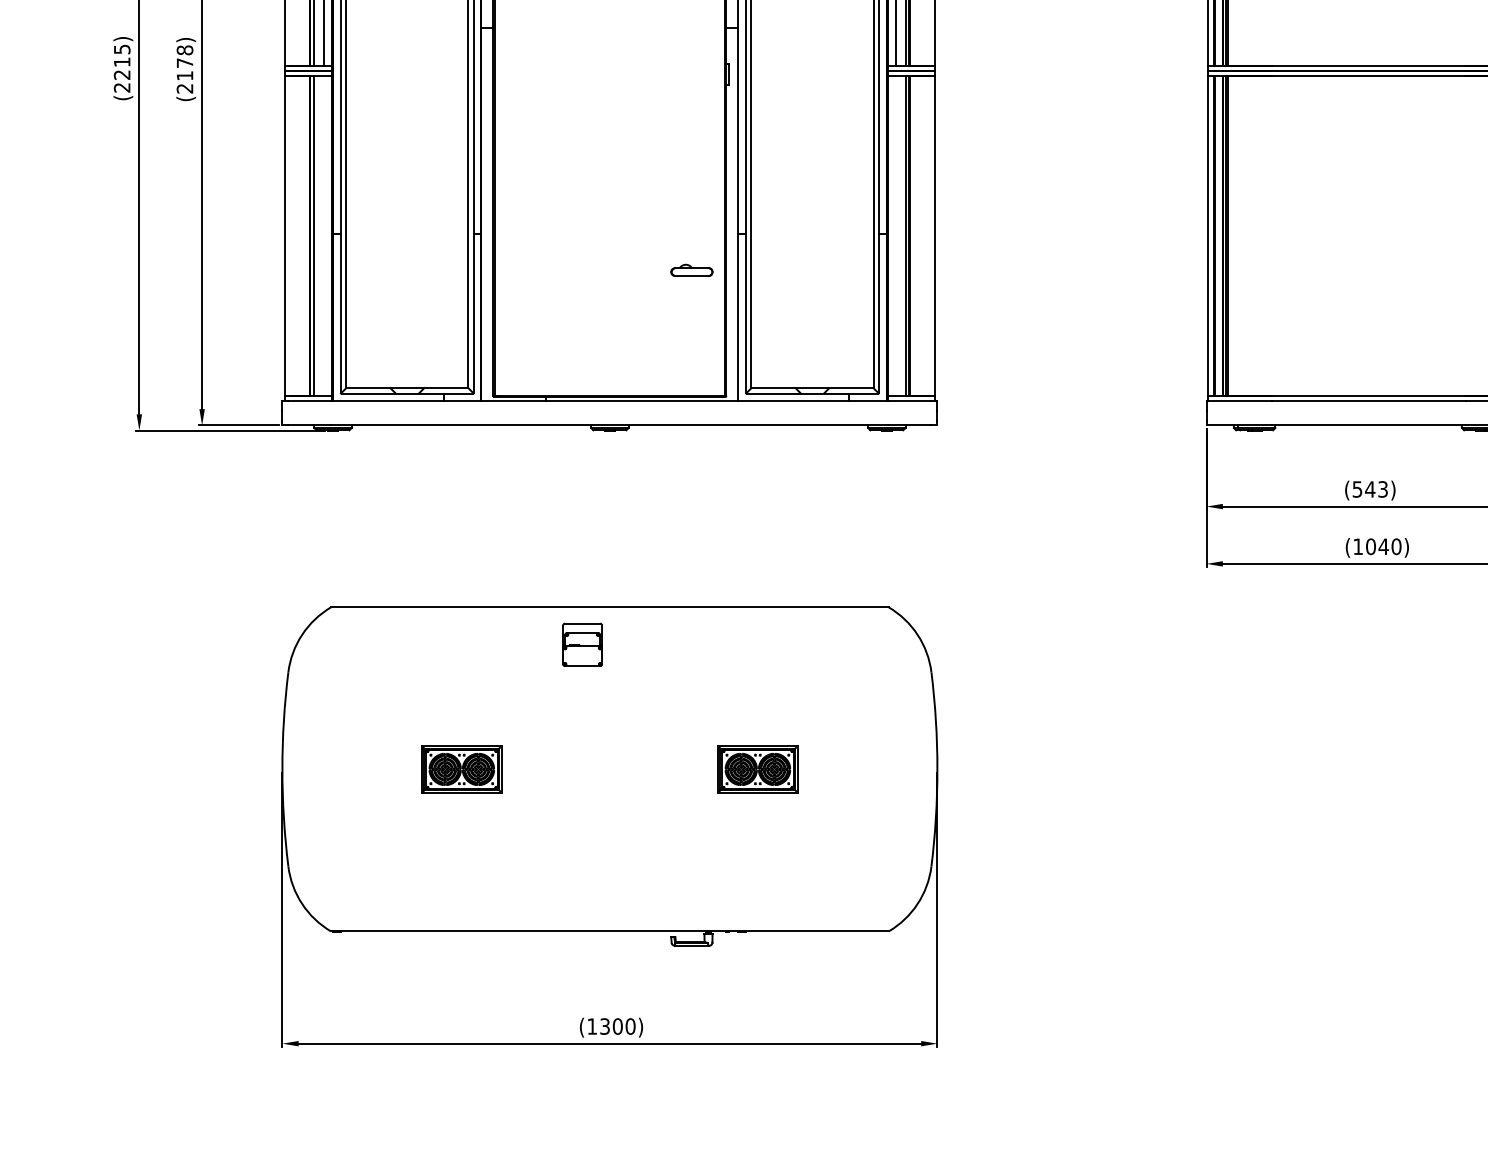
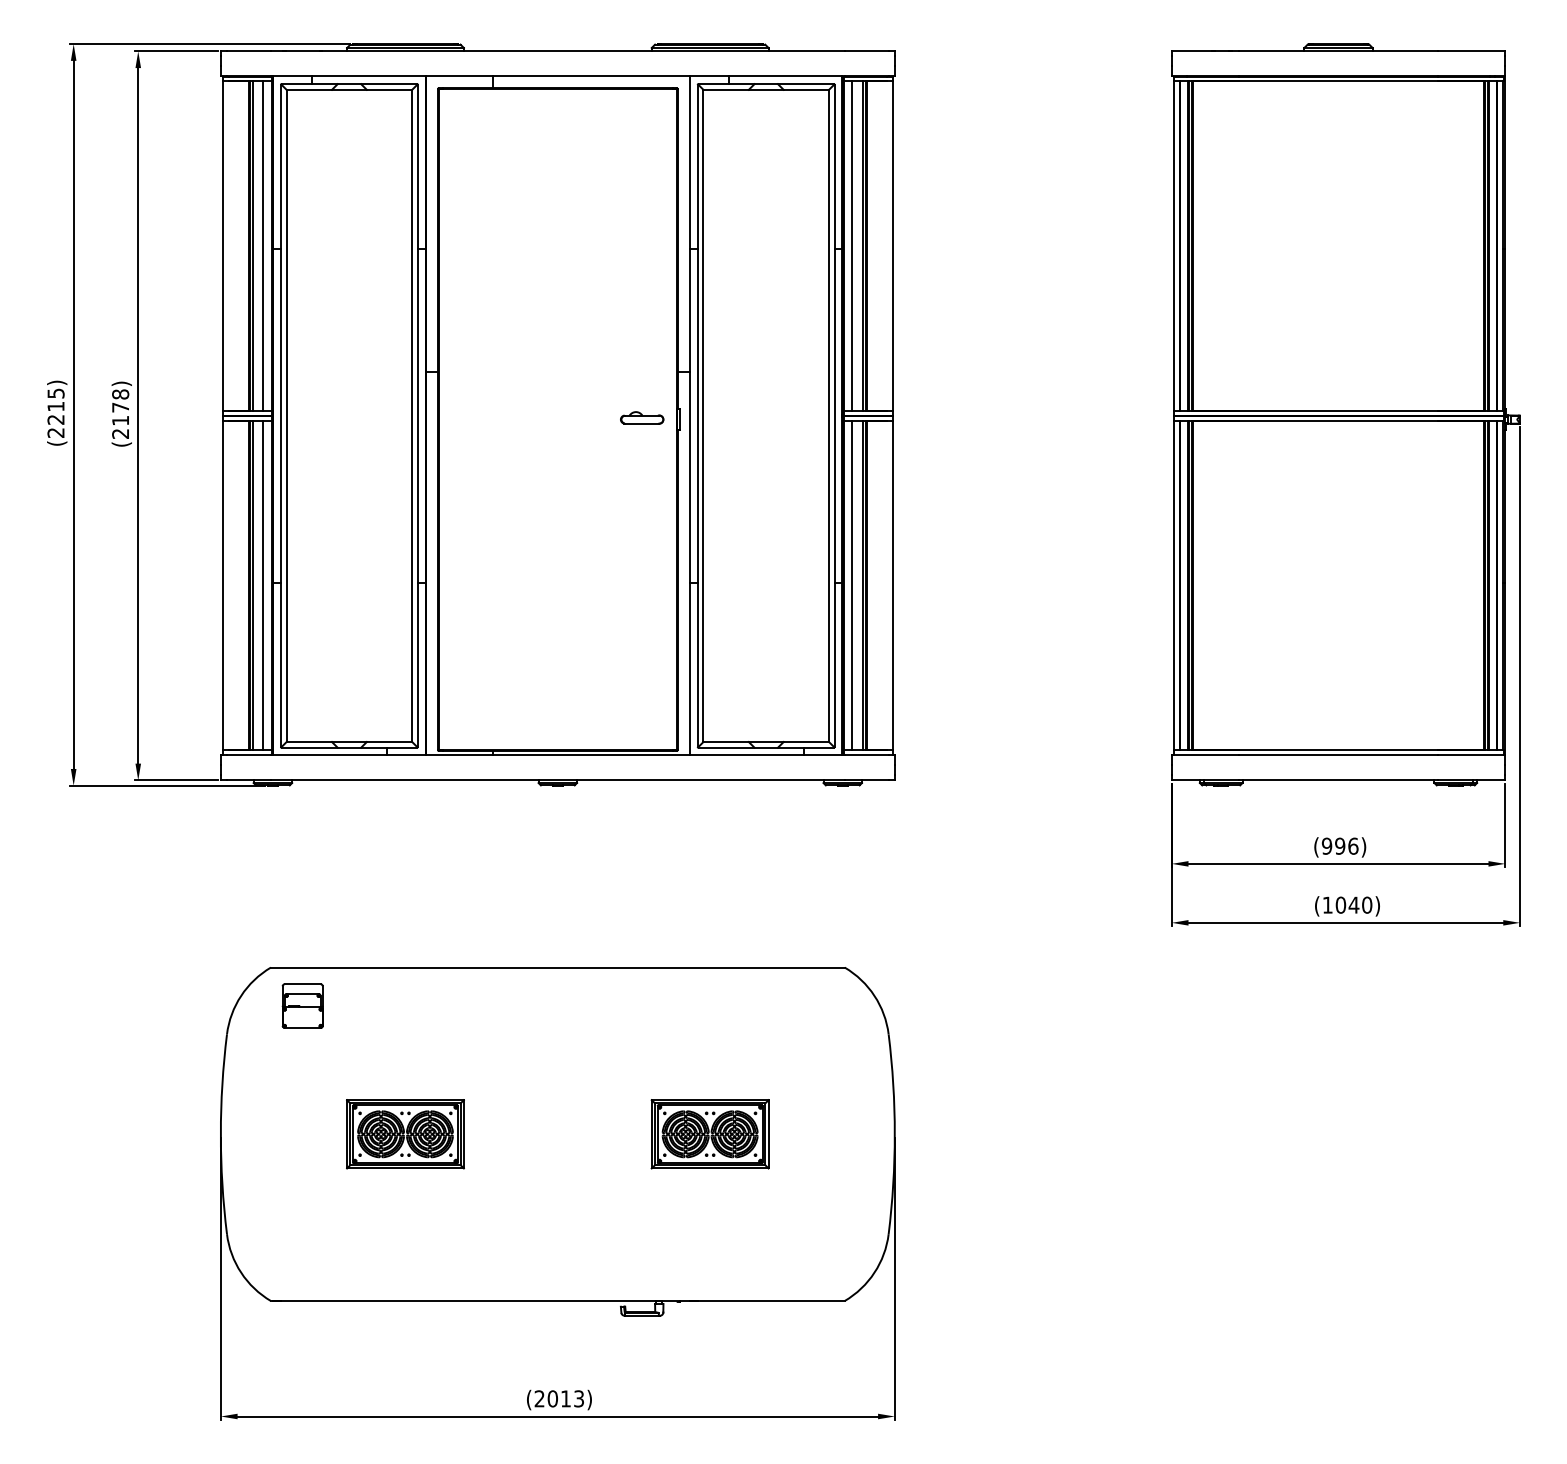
line: (323, 236) -> (263, 585), added
line: (896, 236) -> (852, 585), added
part: (692, 270) -> (642, 417), moved
text: (1369, 488) -> (1339, 845), (543) -> (996)
part: (582, 644) -> (302, 1005), moved
part: (461, 769) -> (405, 1134), size x1.43
part: (757, 769) -> (709, 1134), size x1.43
text: (611, 1026) -> (559, 1398), (1300) -> (2013)

